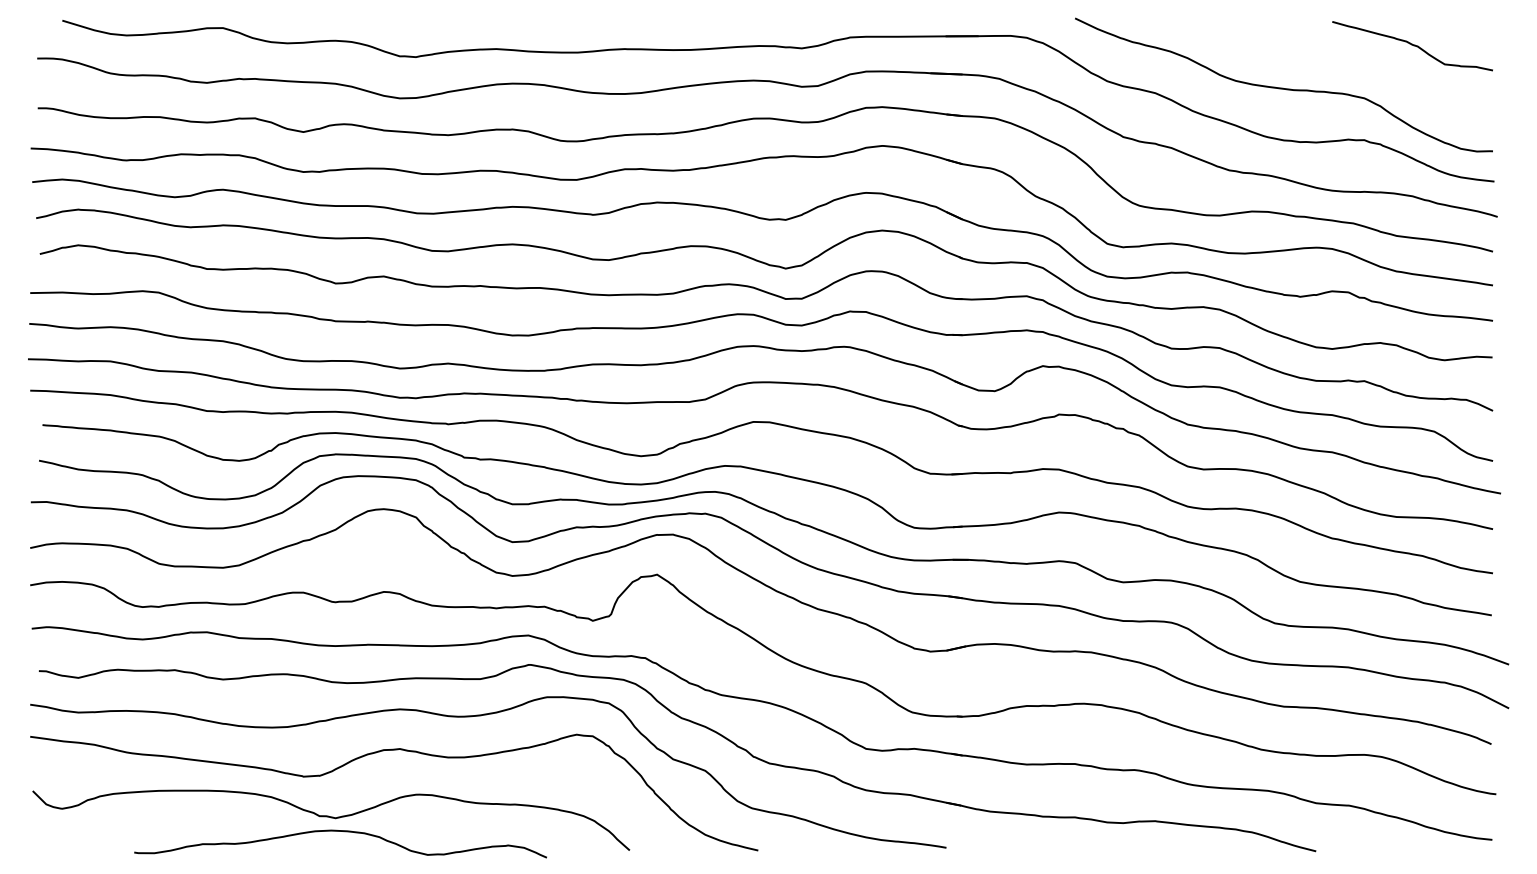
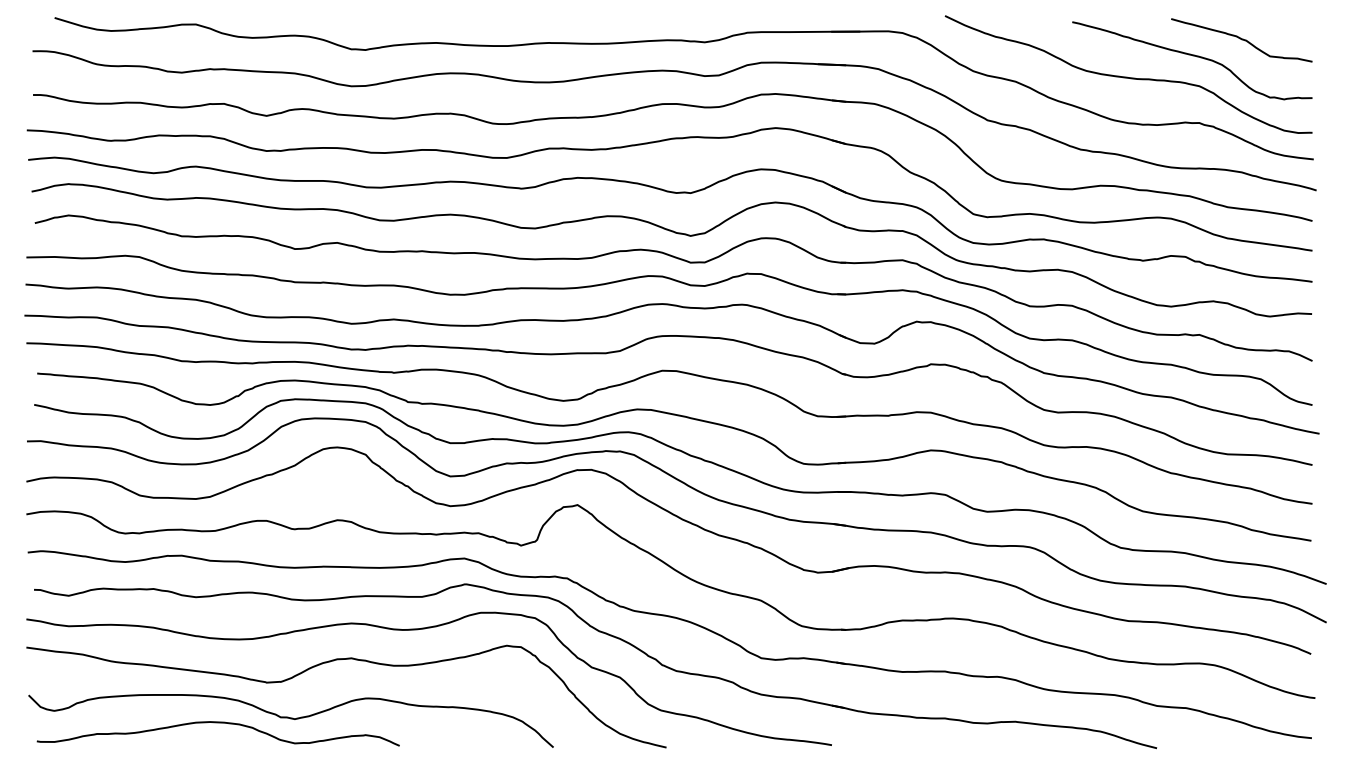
curve: (1356, 64) -> (1192, 56), added
curve: (339, 832) -> (217, 723), moved

